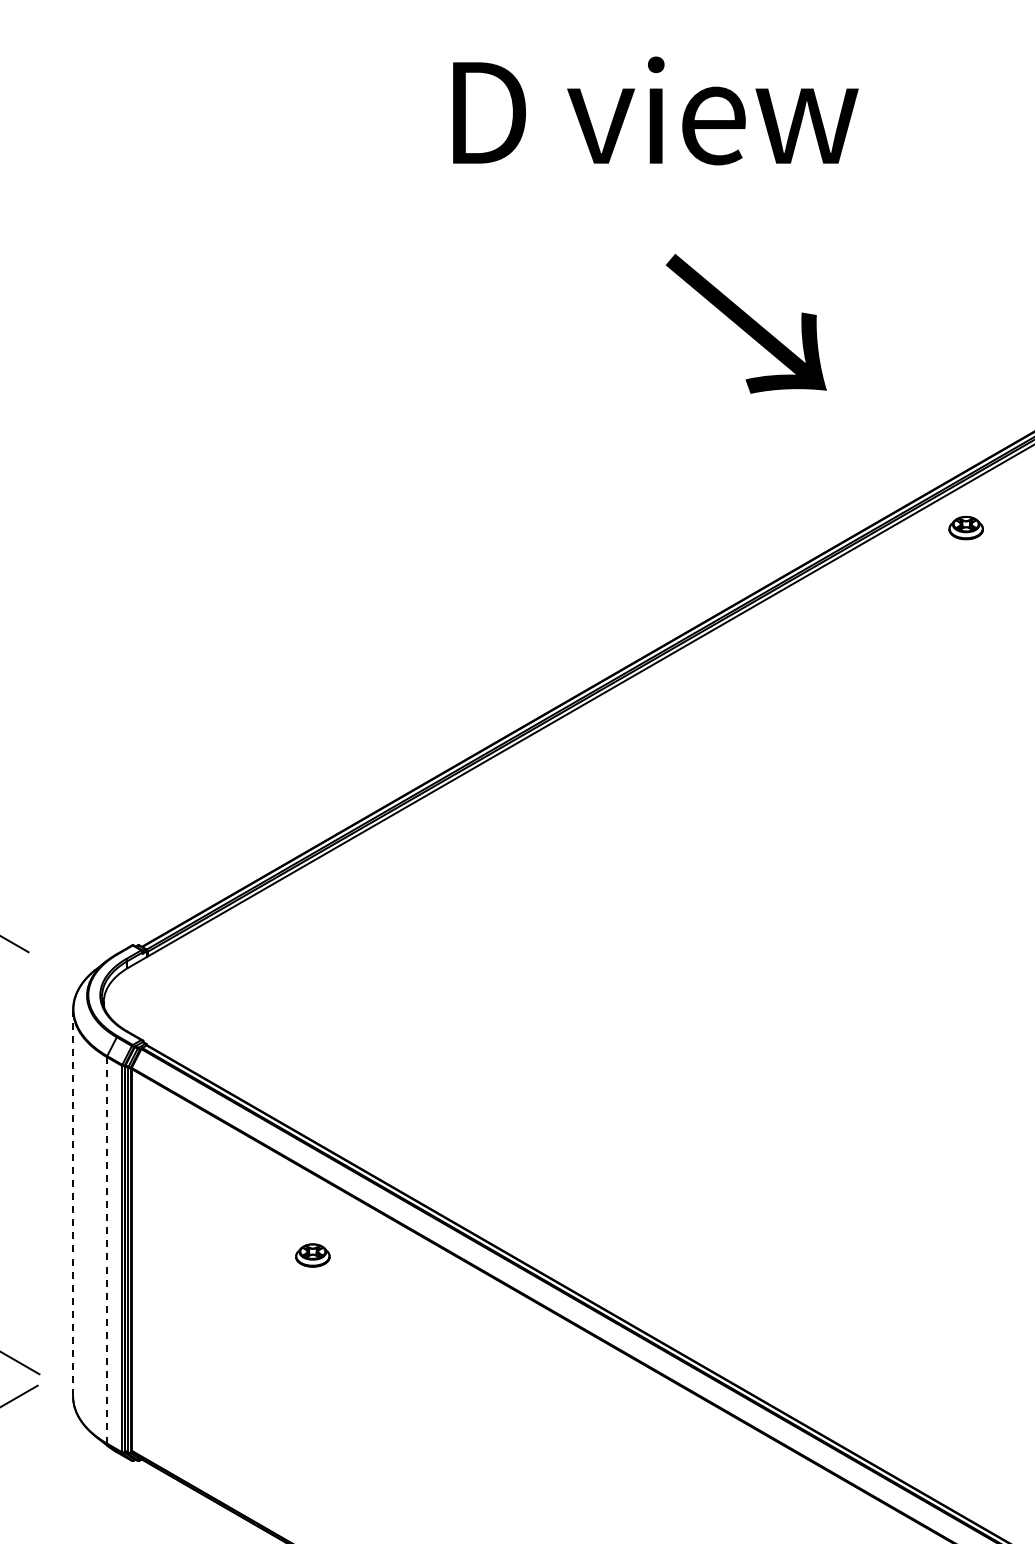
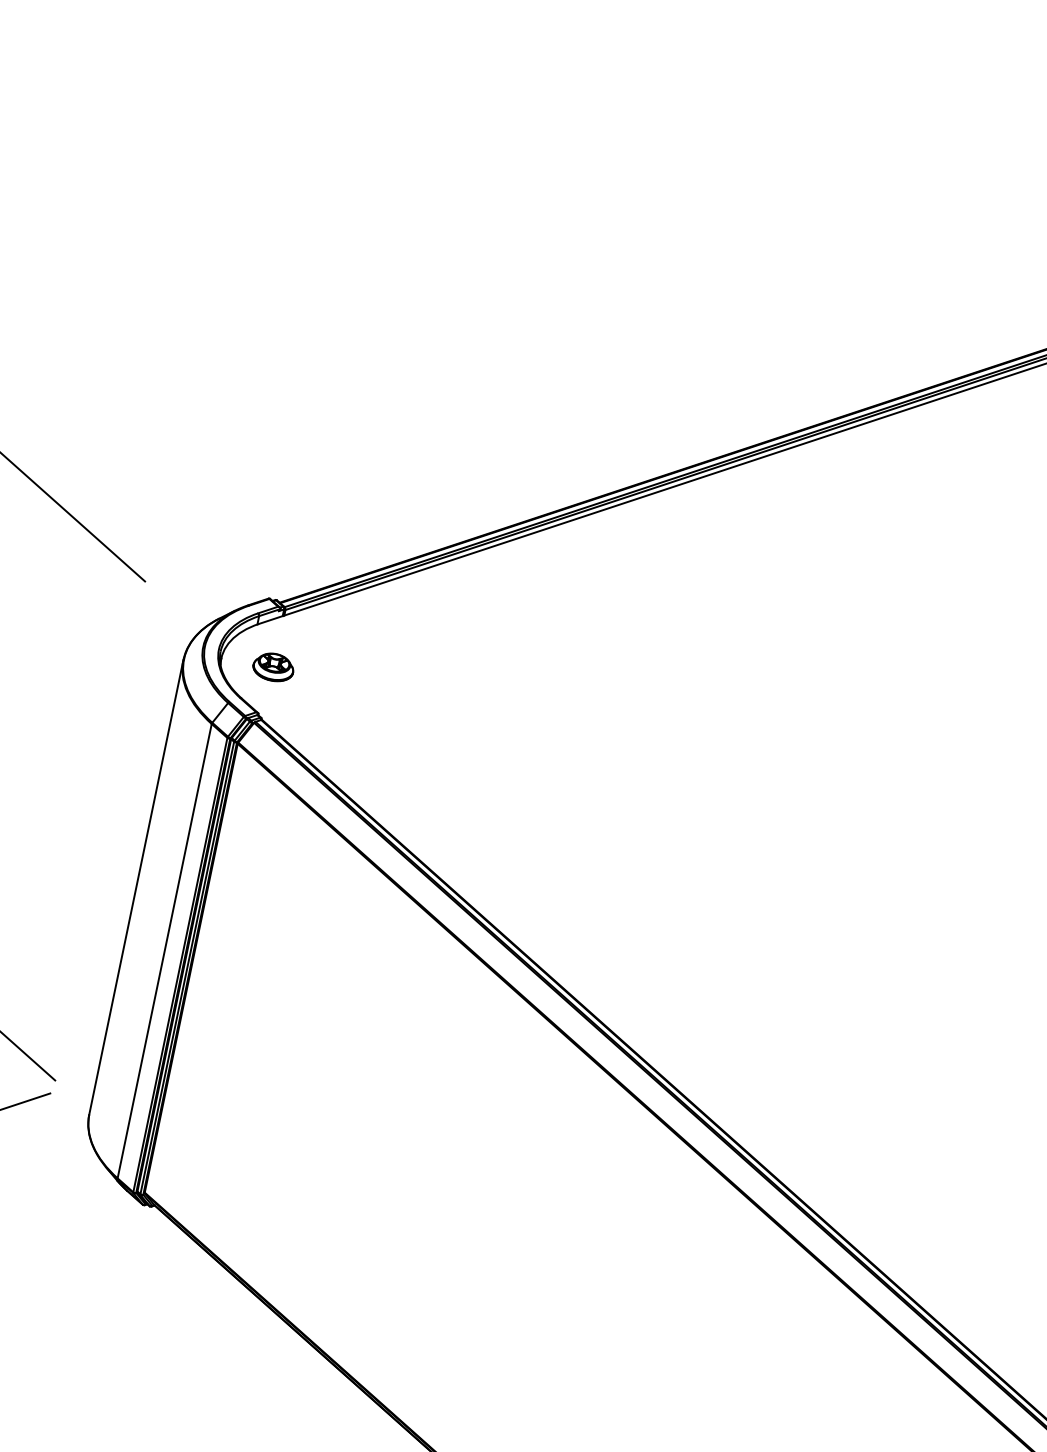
line: (73, 1202) -> (136, 886), dashed -> solid
line: (106, 1249) -> (164, 950), dashed -> solid
part: (312, 1255) -> (273, 667), moved

